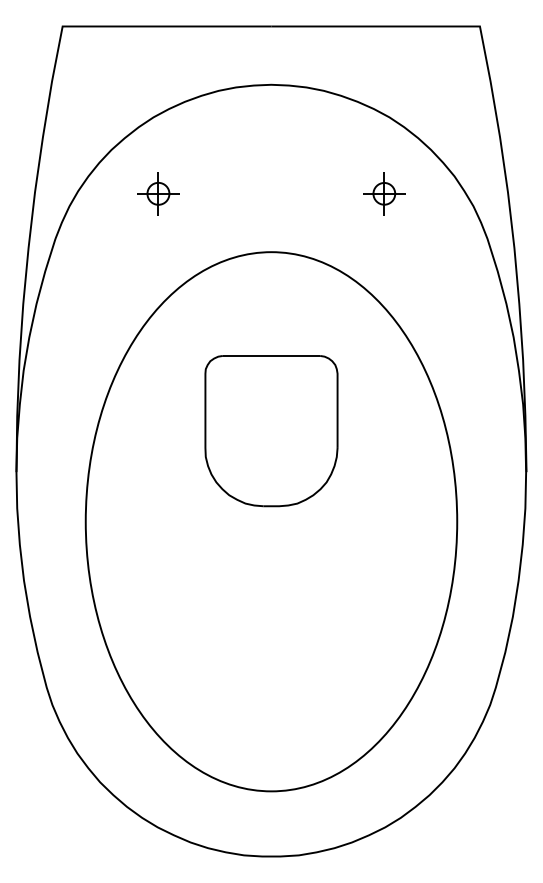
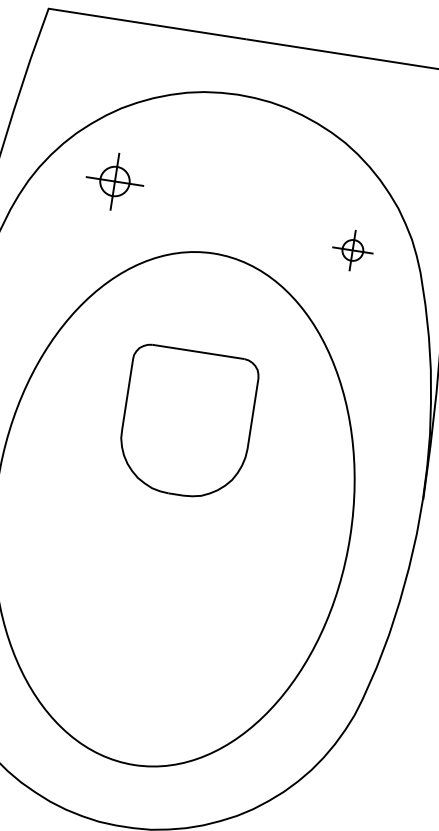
part: (158, 193) -> (115, 181), size x1.4
part: (384, 193) -> (353, 250), moved

